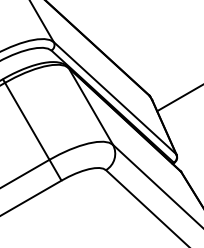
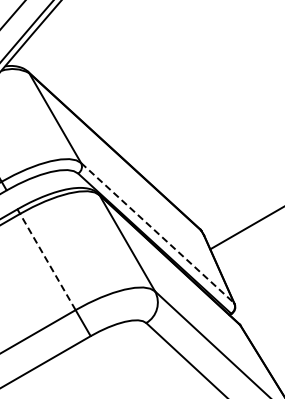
line: (114, 98) -> (157, 233), solid -> dashed
line: (26, 121) -> (47, 262), solid -> dashed

